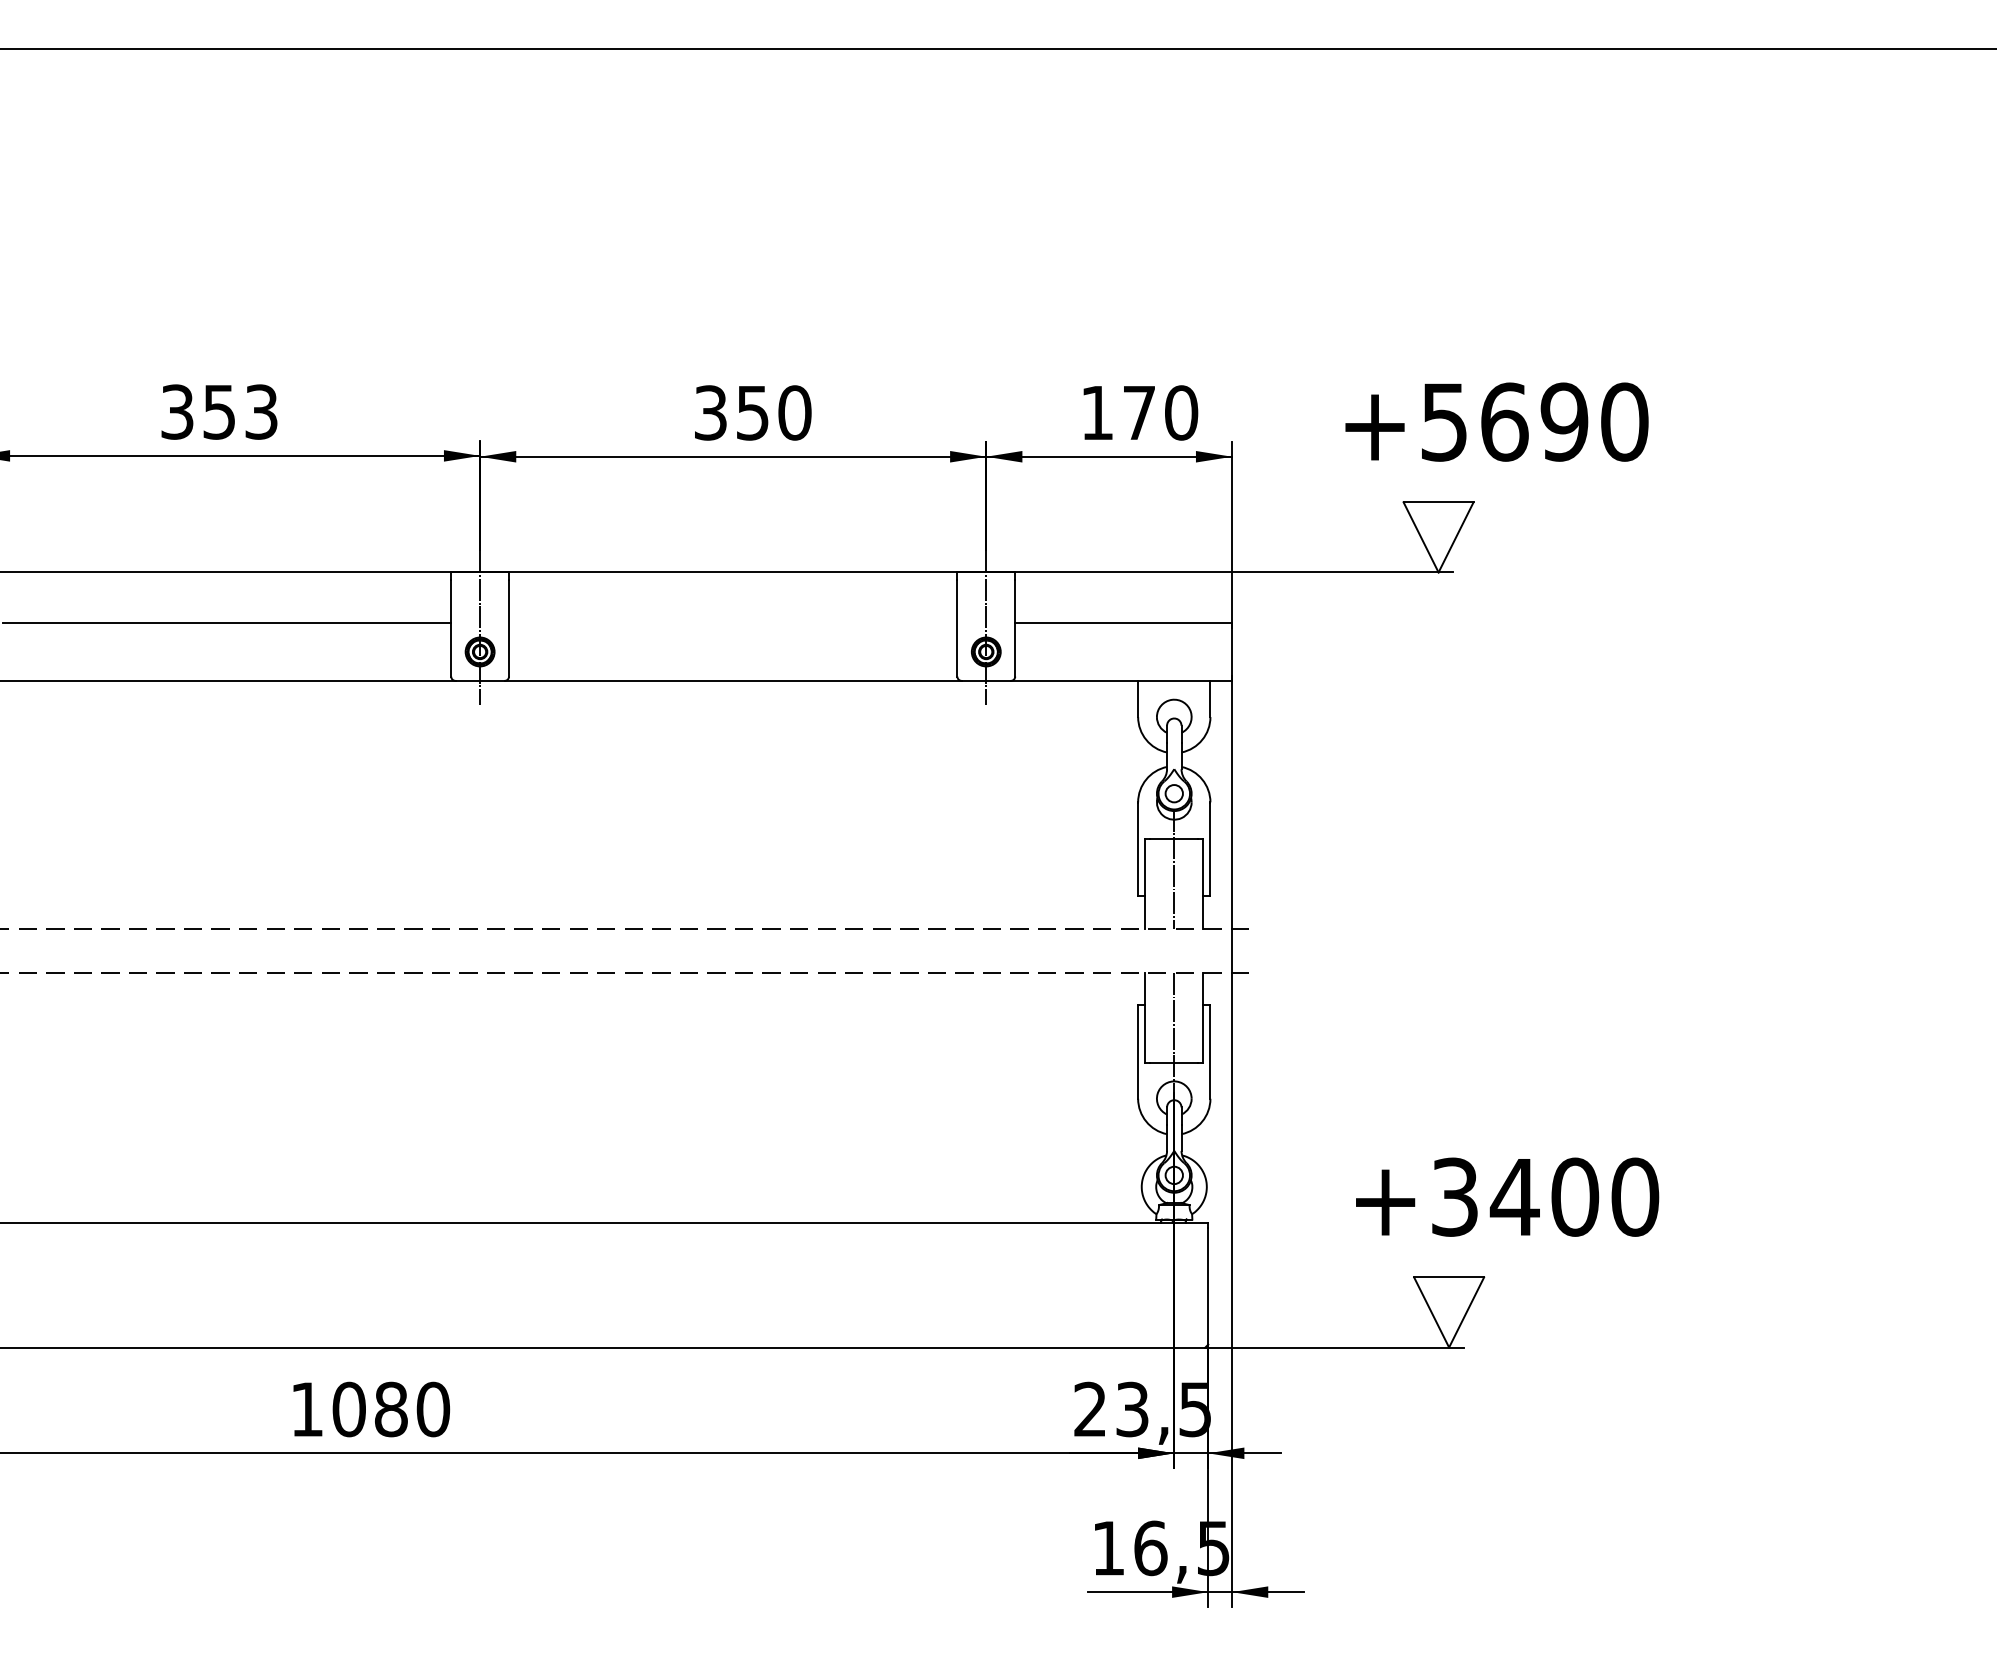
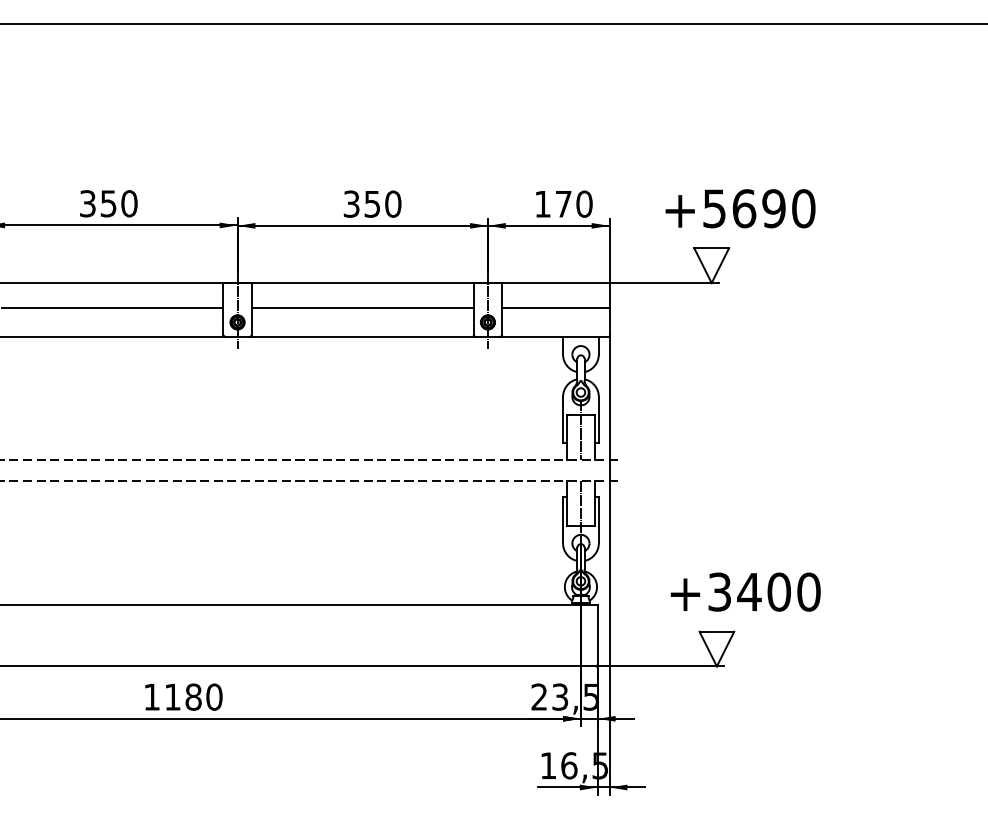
text: (261, 411) -> (129, 203), 353 -> 350
line: (732, 623) -> (362, 308), added
text: (348, 1408) -> (172, 696), 1080 -> 1180

